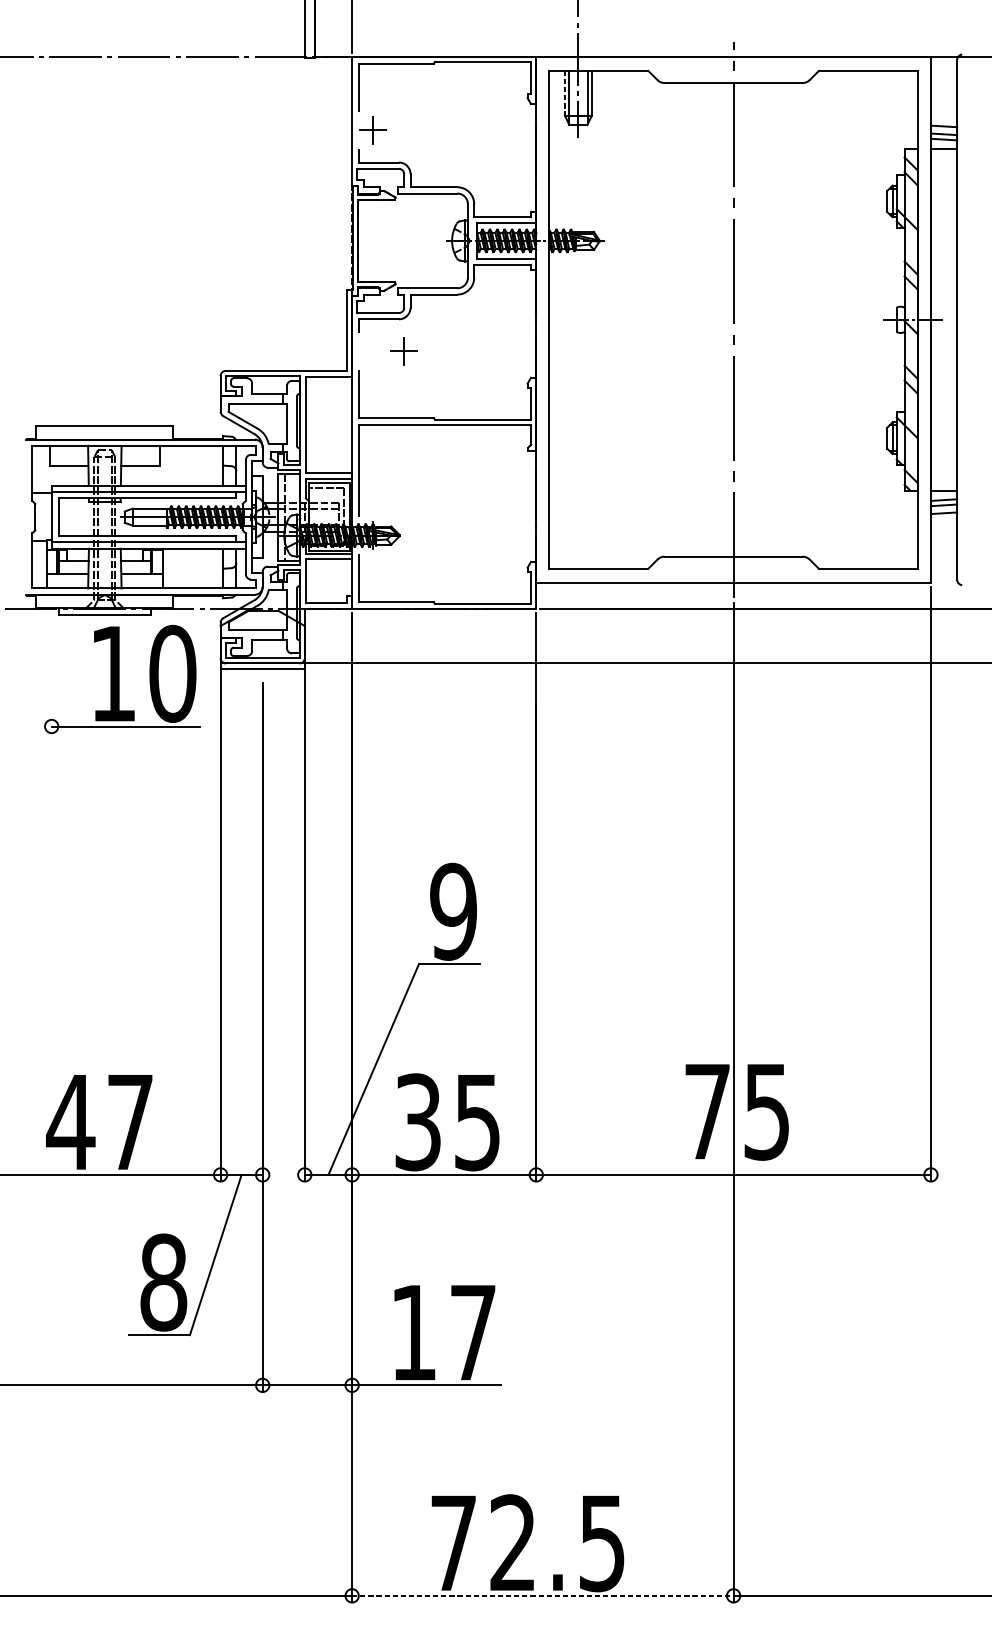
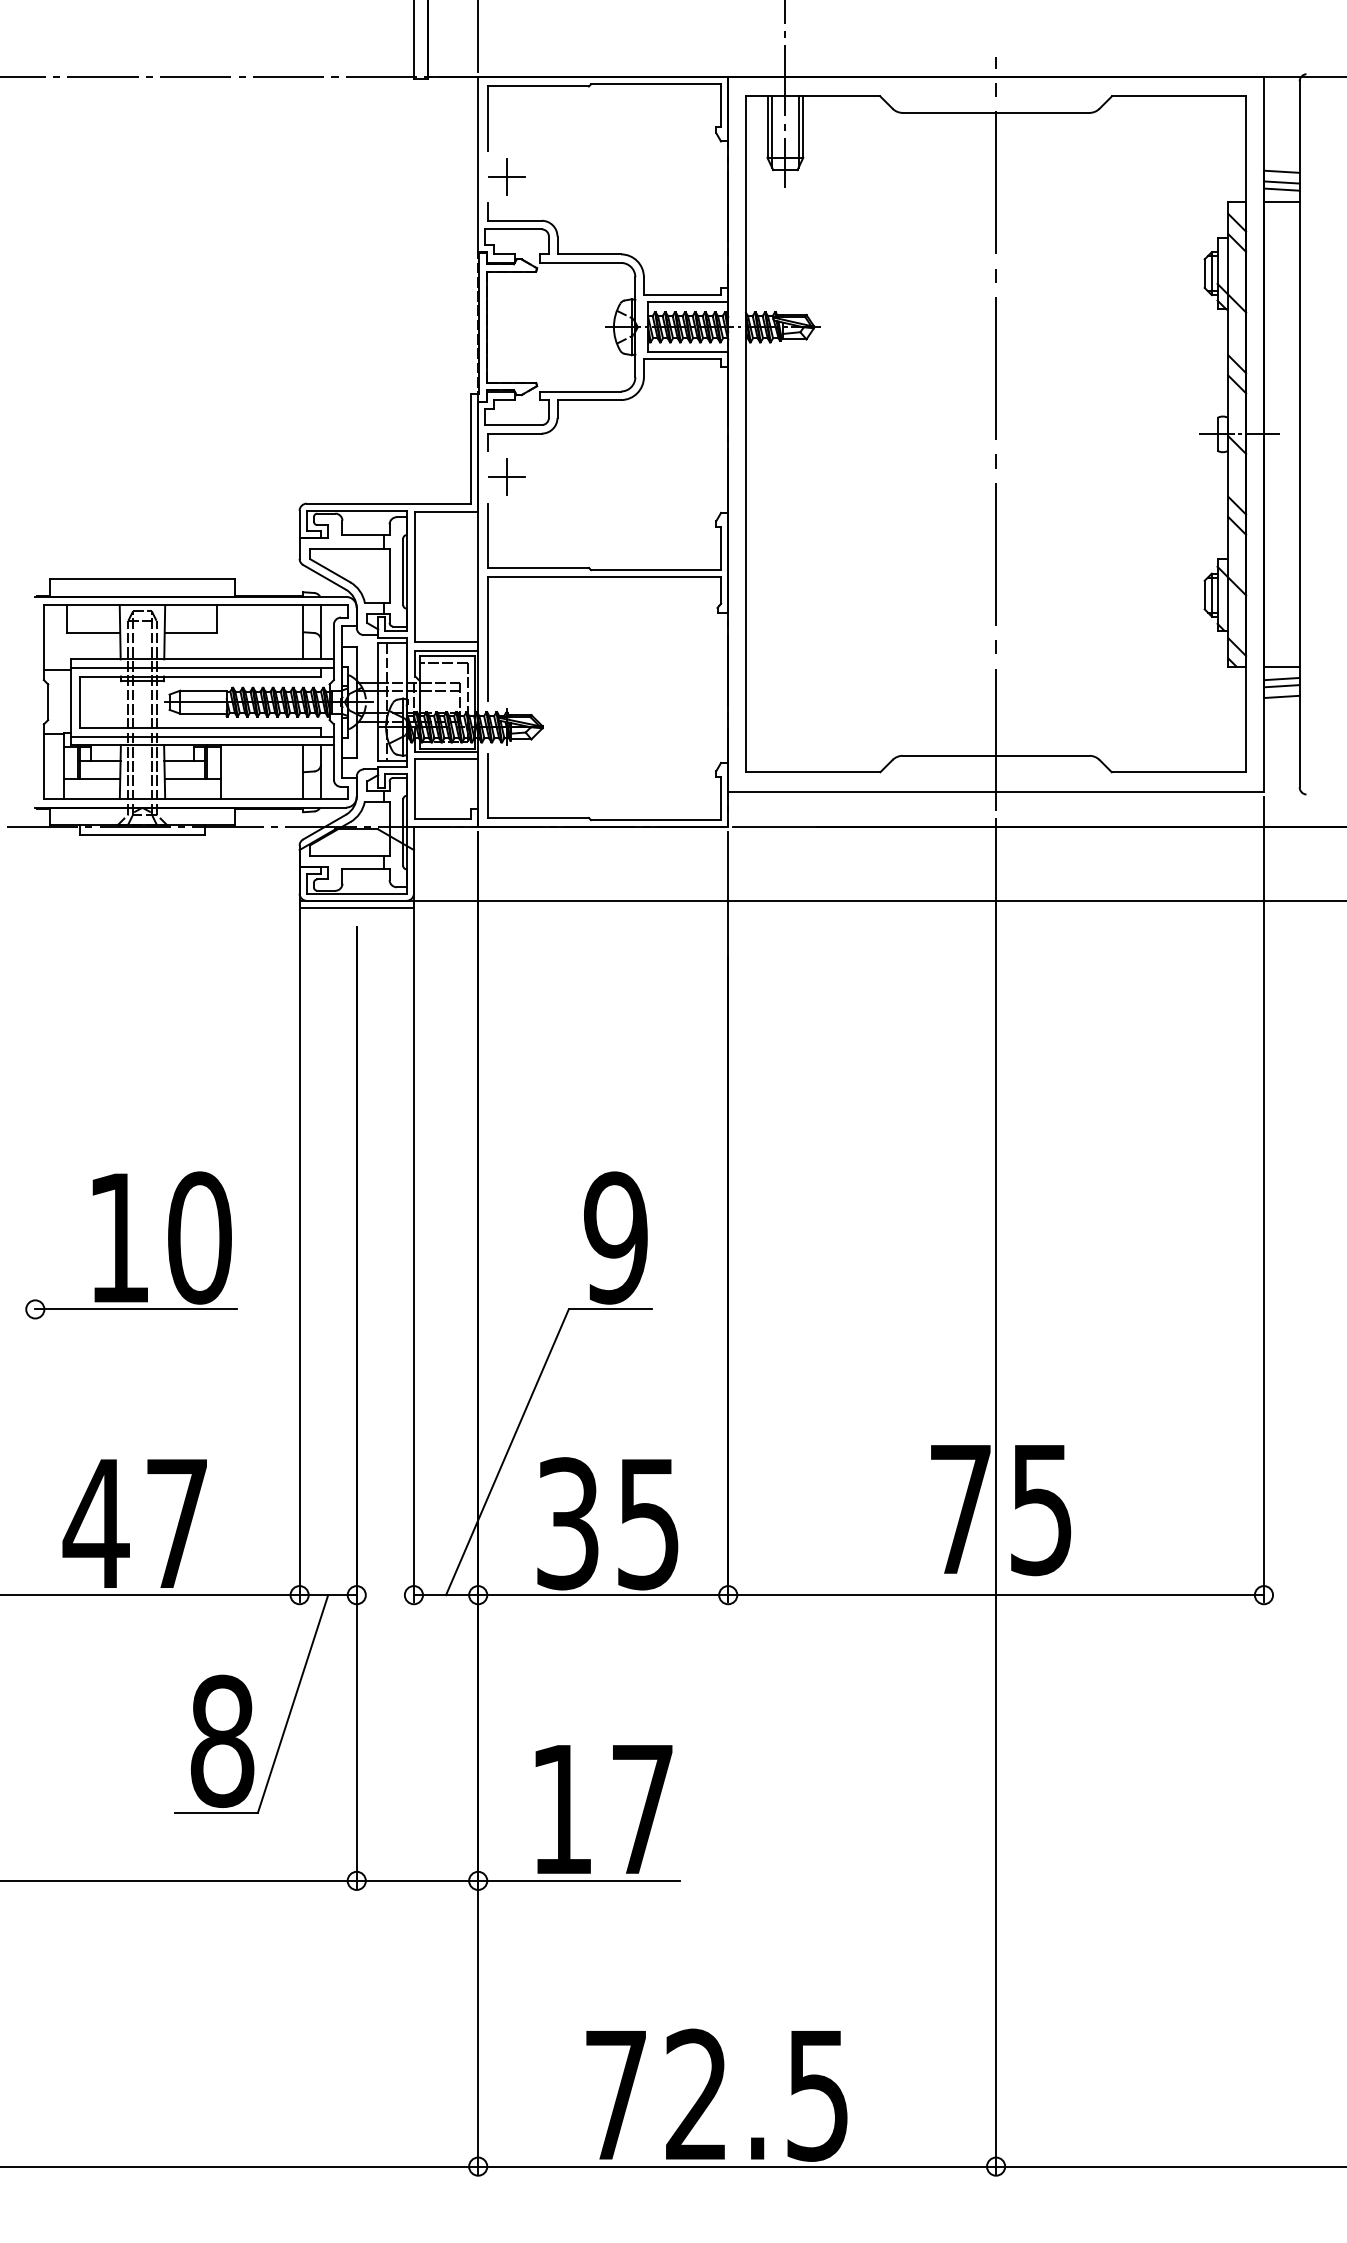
line: (565, 93) -> (767, 127), dashed -> solid
part: (403, 350) -> (506, 476), moved
part: (122, 679) -> (131, 1245), moved
line: (543, 1595) -> (737, 2166), dashed -> solid

